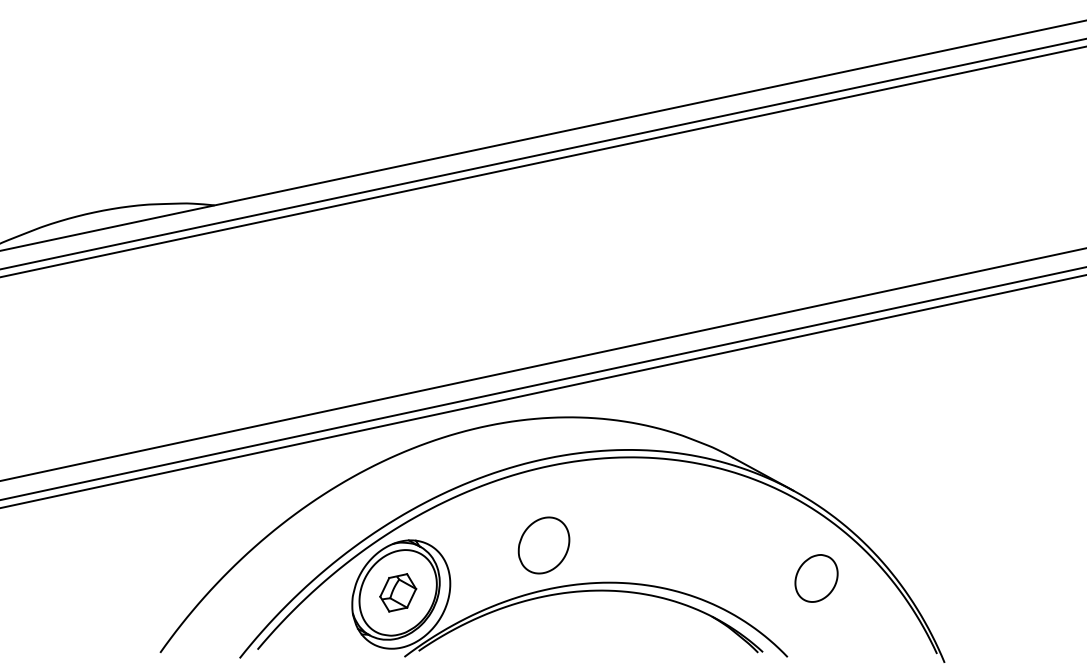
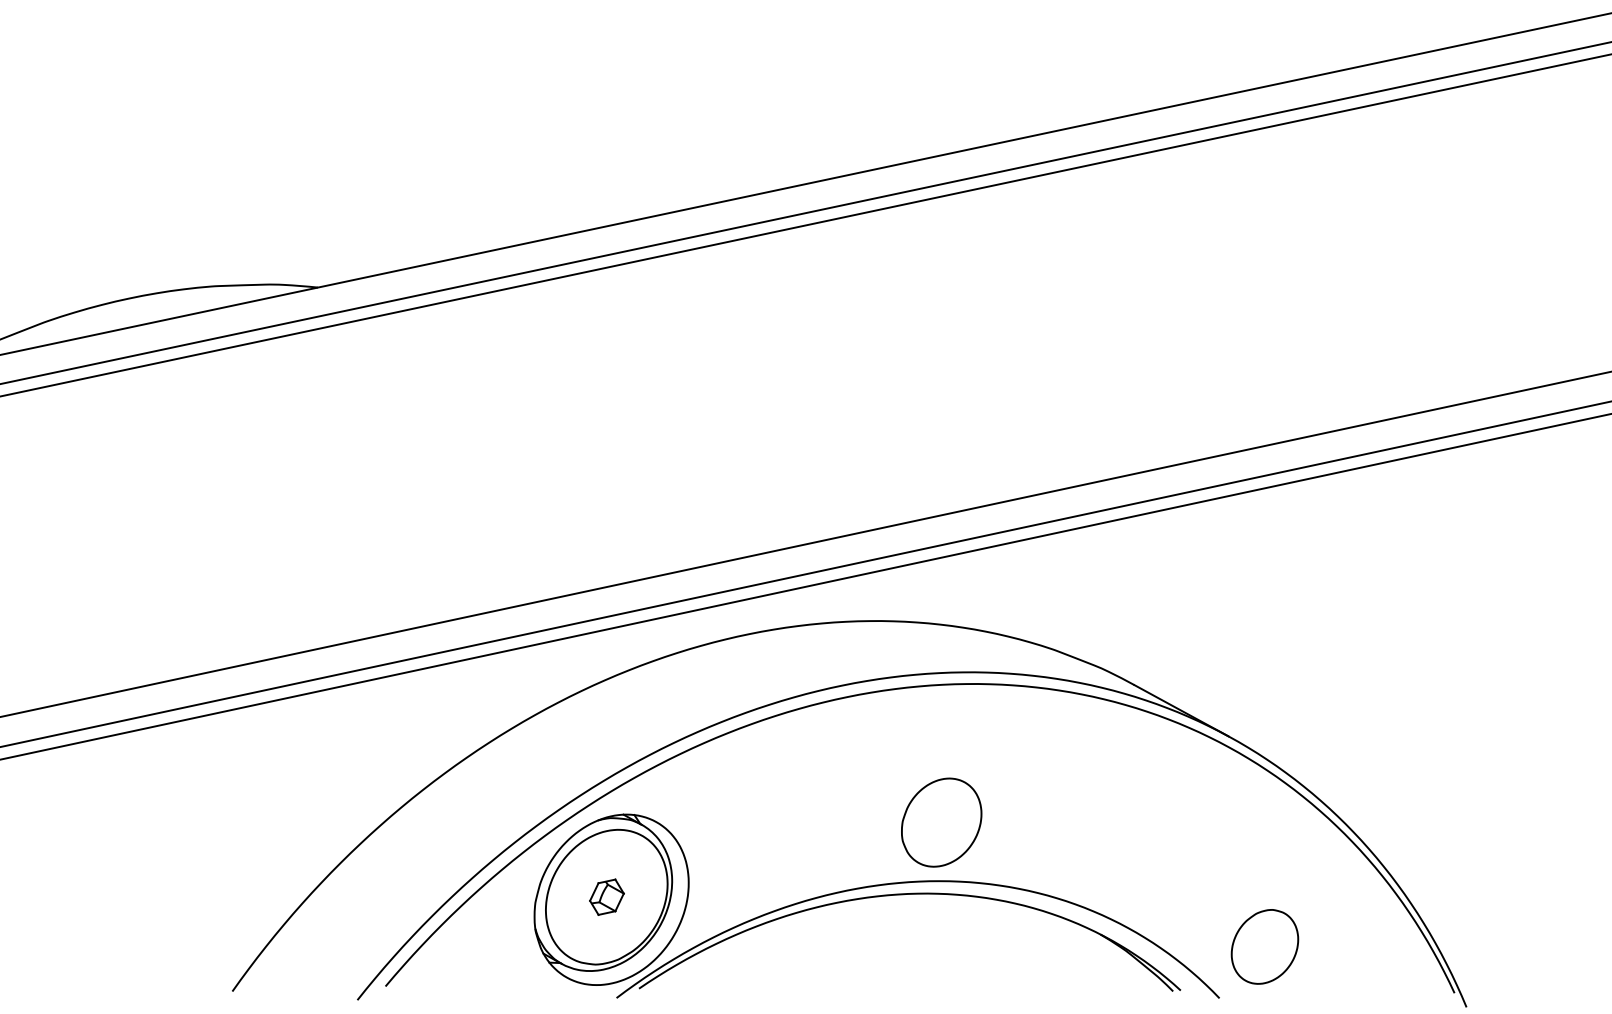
part: (543, 545) -> (940, 822), moved
part: (816, 578) -> (1264, 946), moved
part: (398, 592) -> (607, 896), size x0.6

